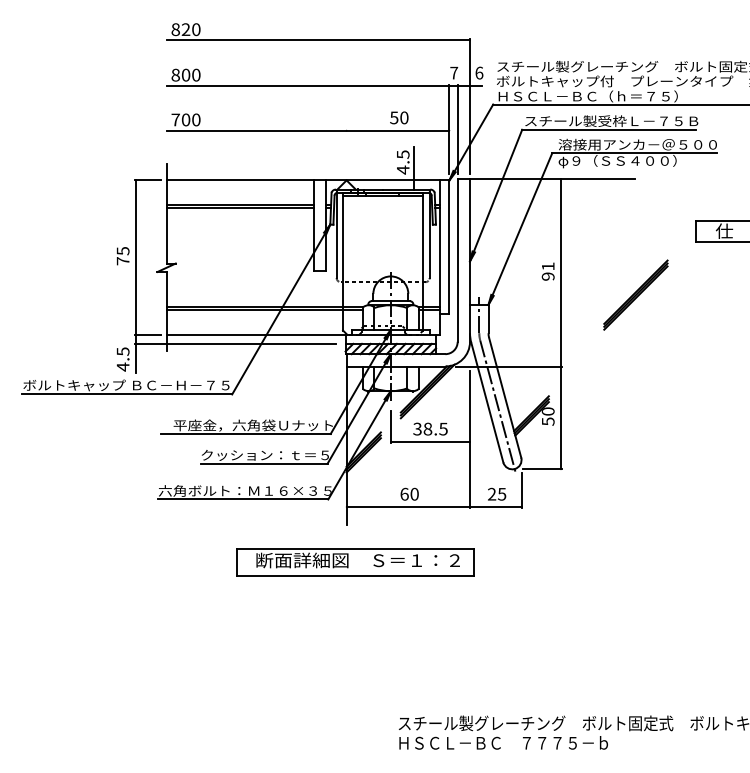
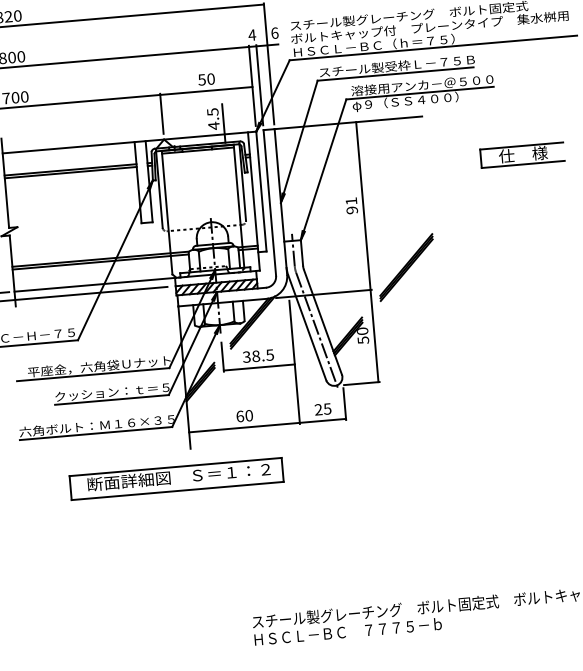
text: (453, 72) -> (251, 34), 7 -> 4
line: (346, 151) -> (161, 113), added
part: (635, 294) -> (406, 267), moved
part: (355, 562) -> (176, 479), moved

